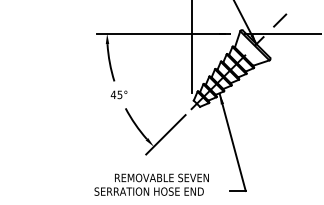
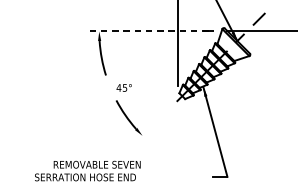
line: (160, 33) -> (148, 31), solid -> dashed
text: (118, 94) -> (123, 87), moved
line: (165, 134) -> (153, 124), removed
text: (151, 184) -> (87, 170), moved

